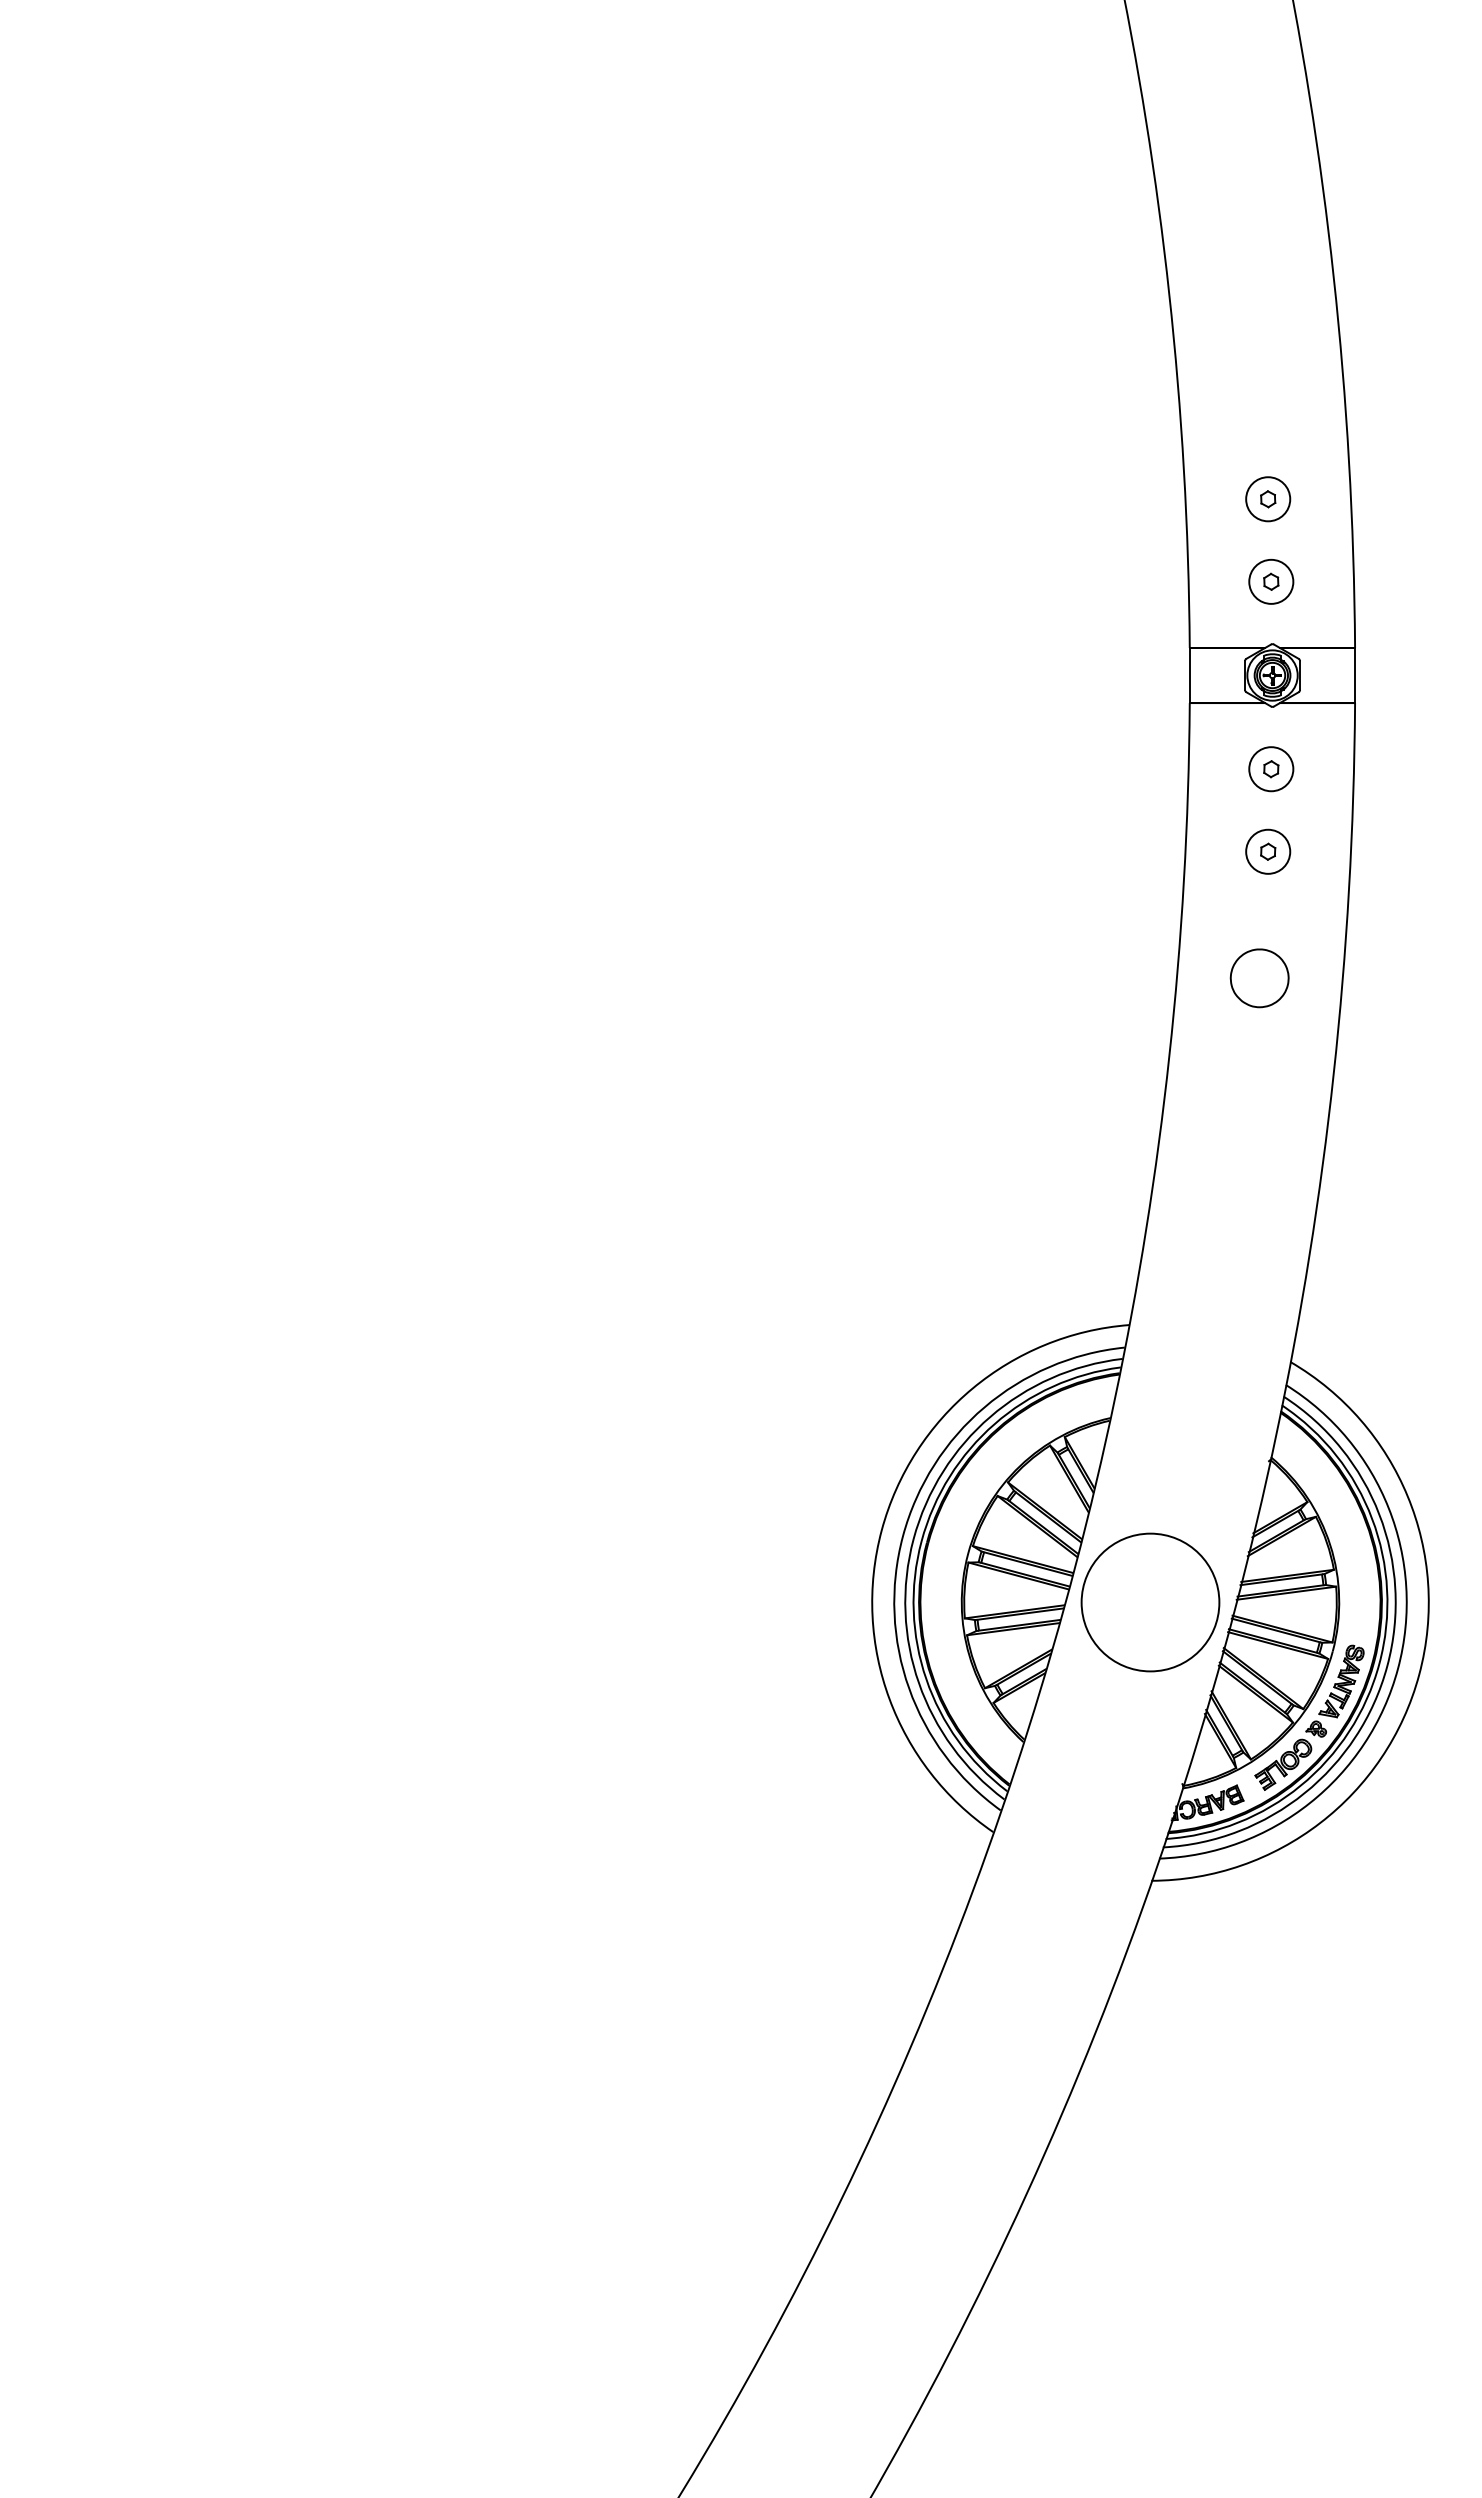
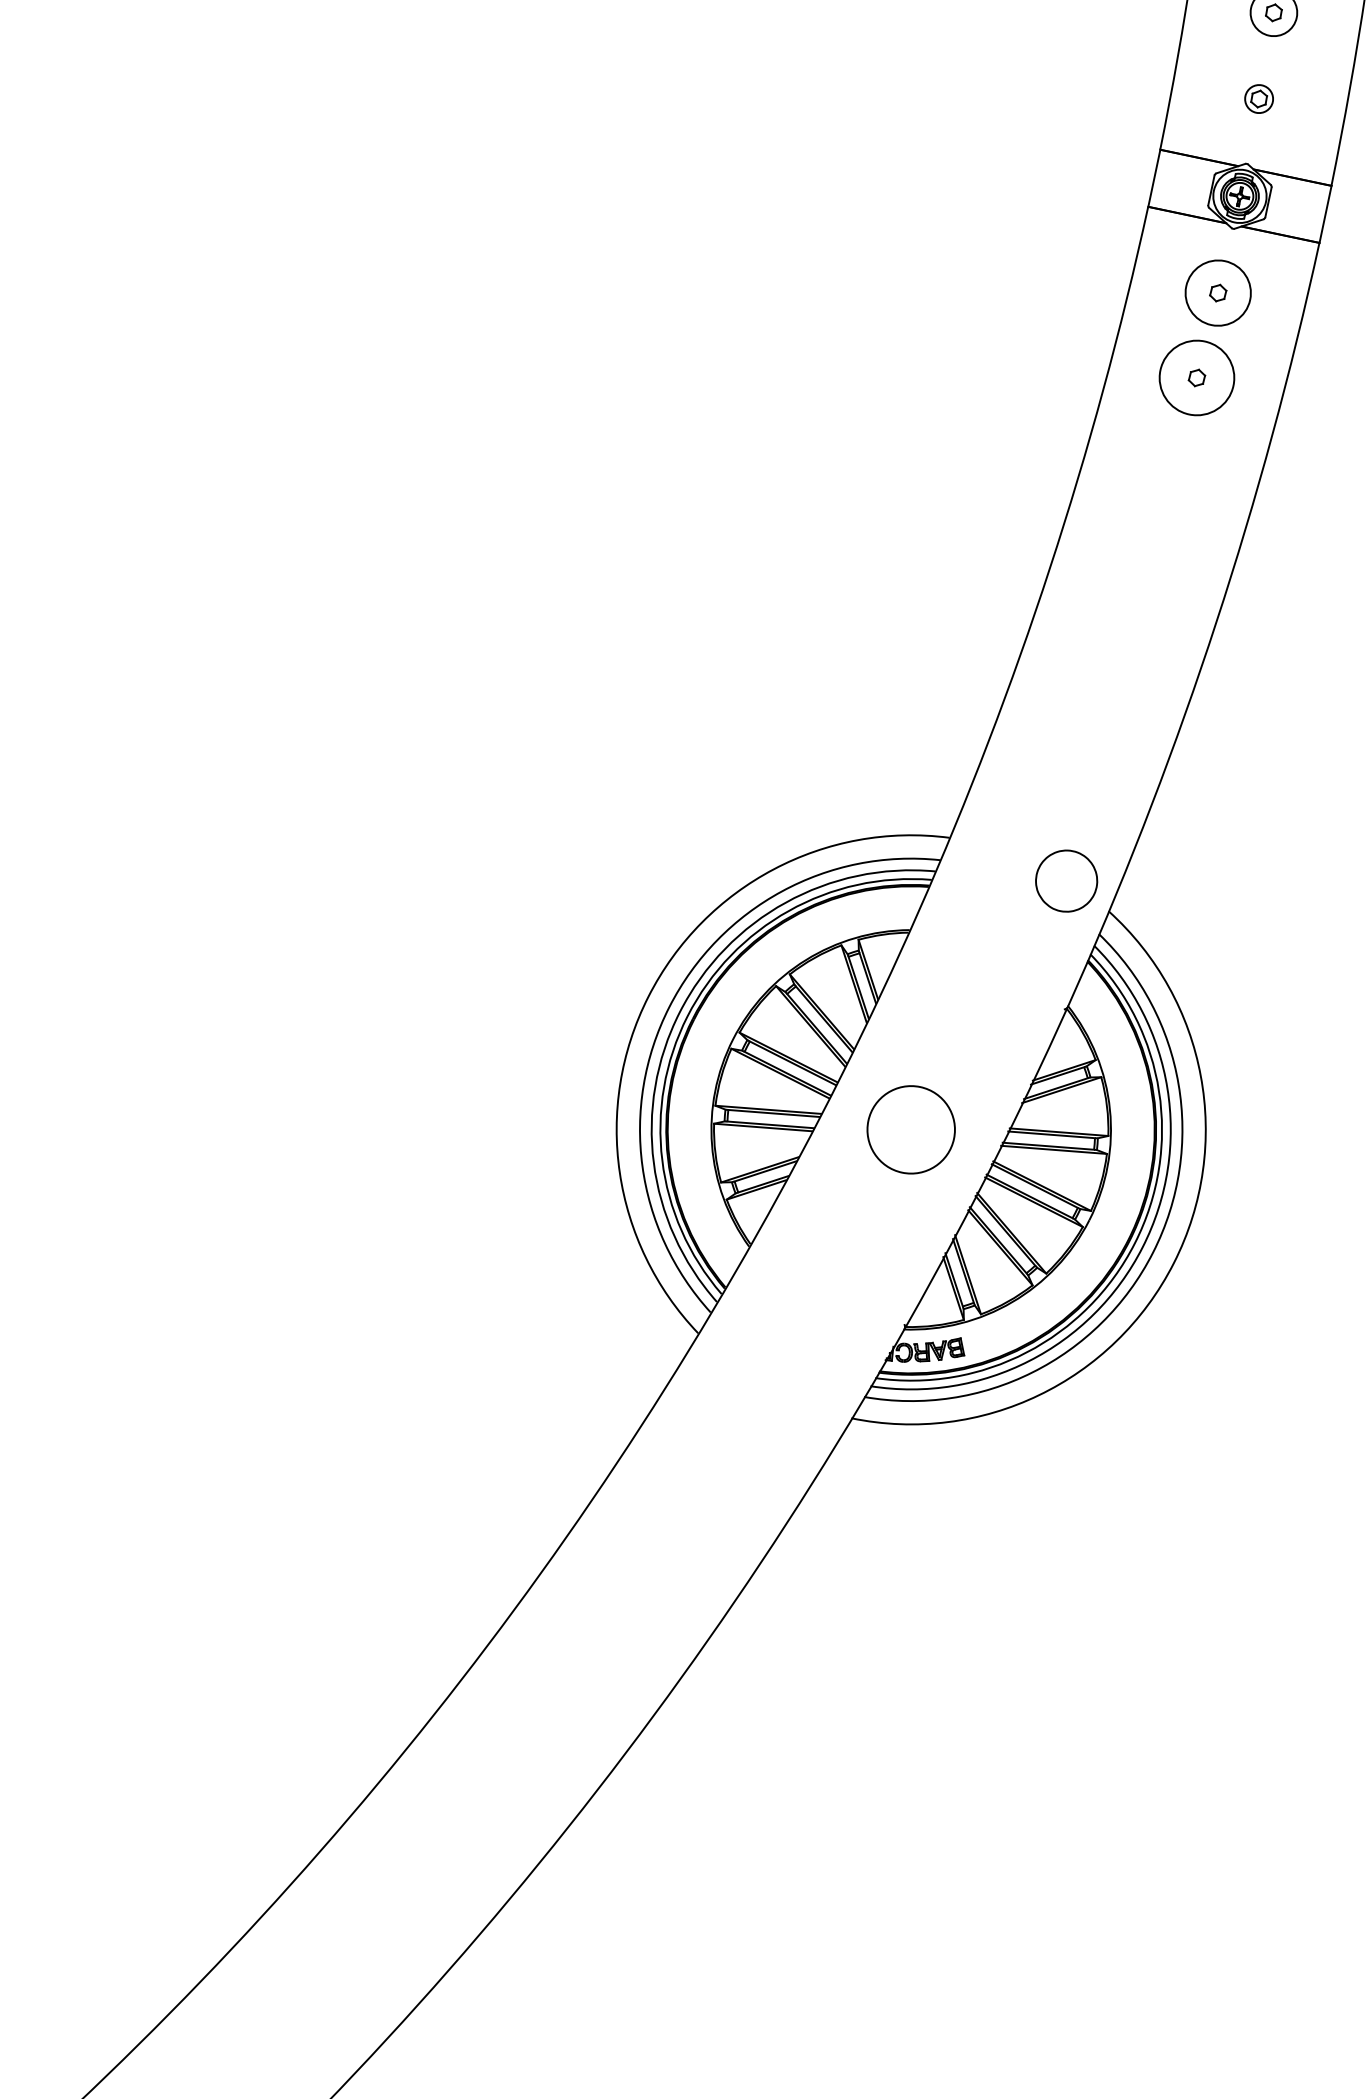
circle: (1271, 581) -> (1259, 98), size x0.6
circle: (1271, 769) -> (1218, 293), size x1.4
circle: (1268, 851) -> (1197, 377), size x1.6
part: (1259, 978) -> (1066, 881), moved
circle: (1150, 1602) -> (911, 1129), size x0.6
part: (1309, 1717) -> (1050, 1283), removed

